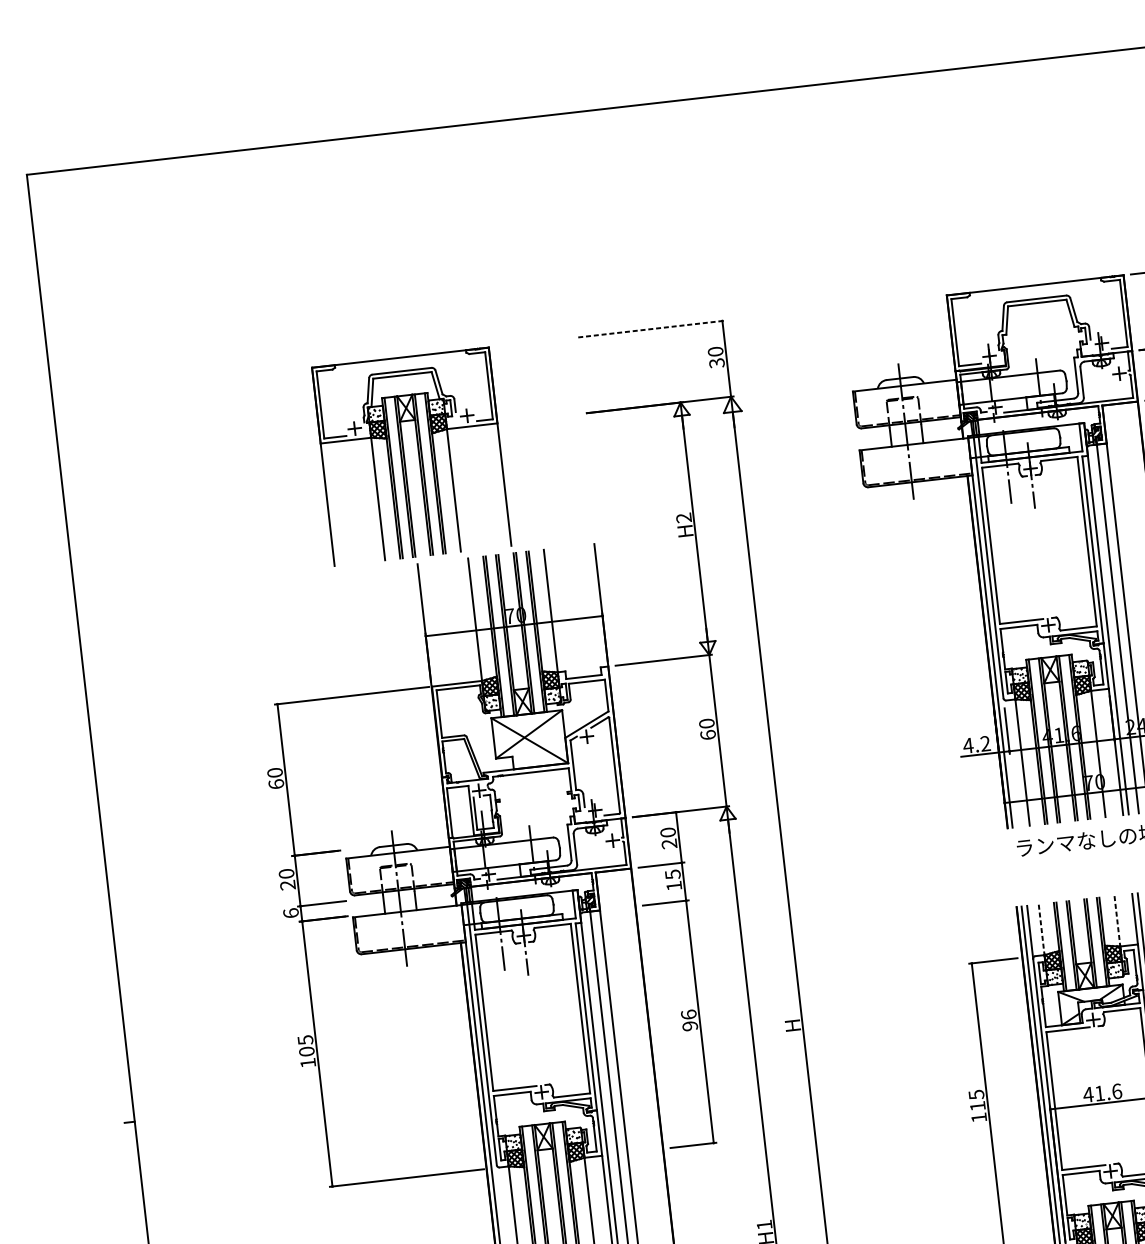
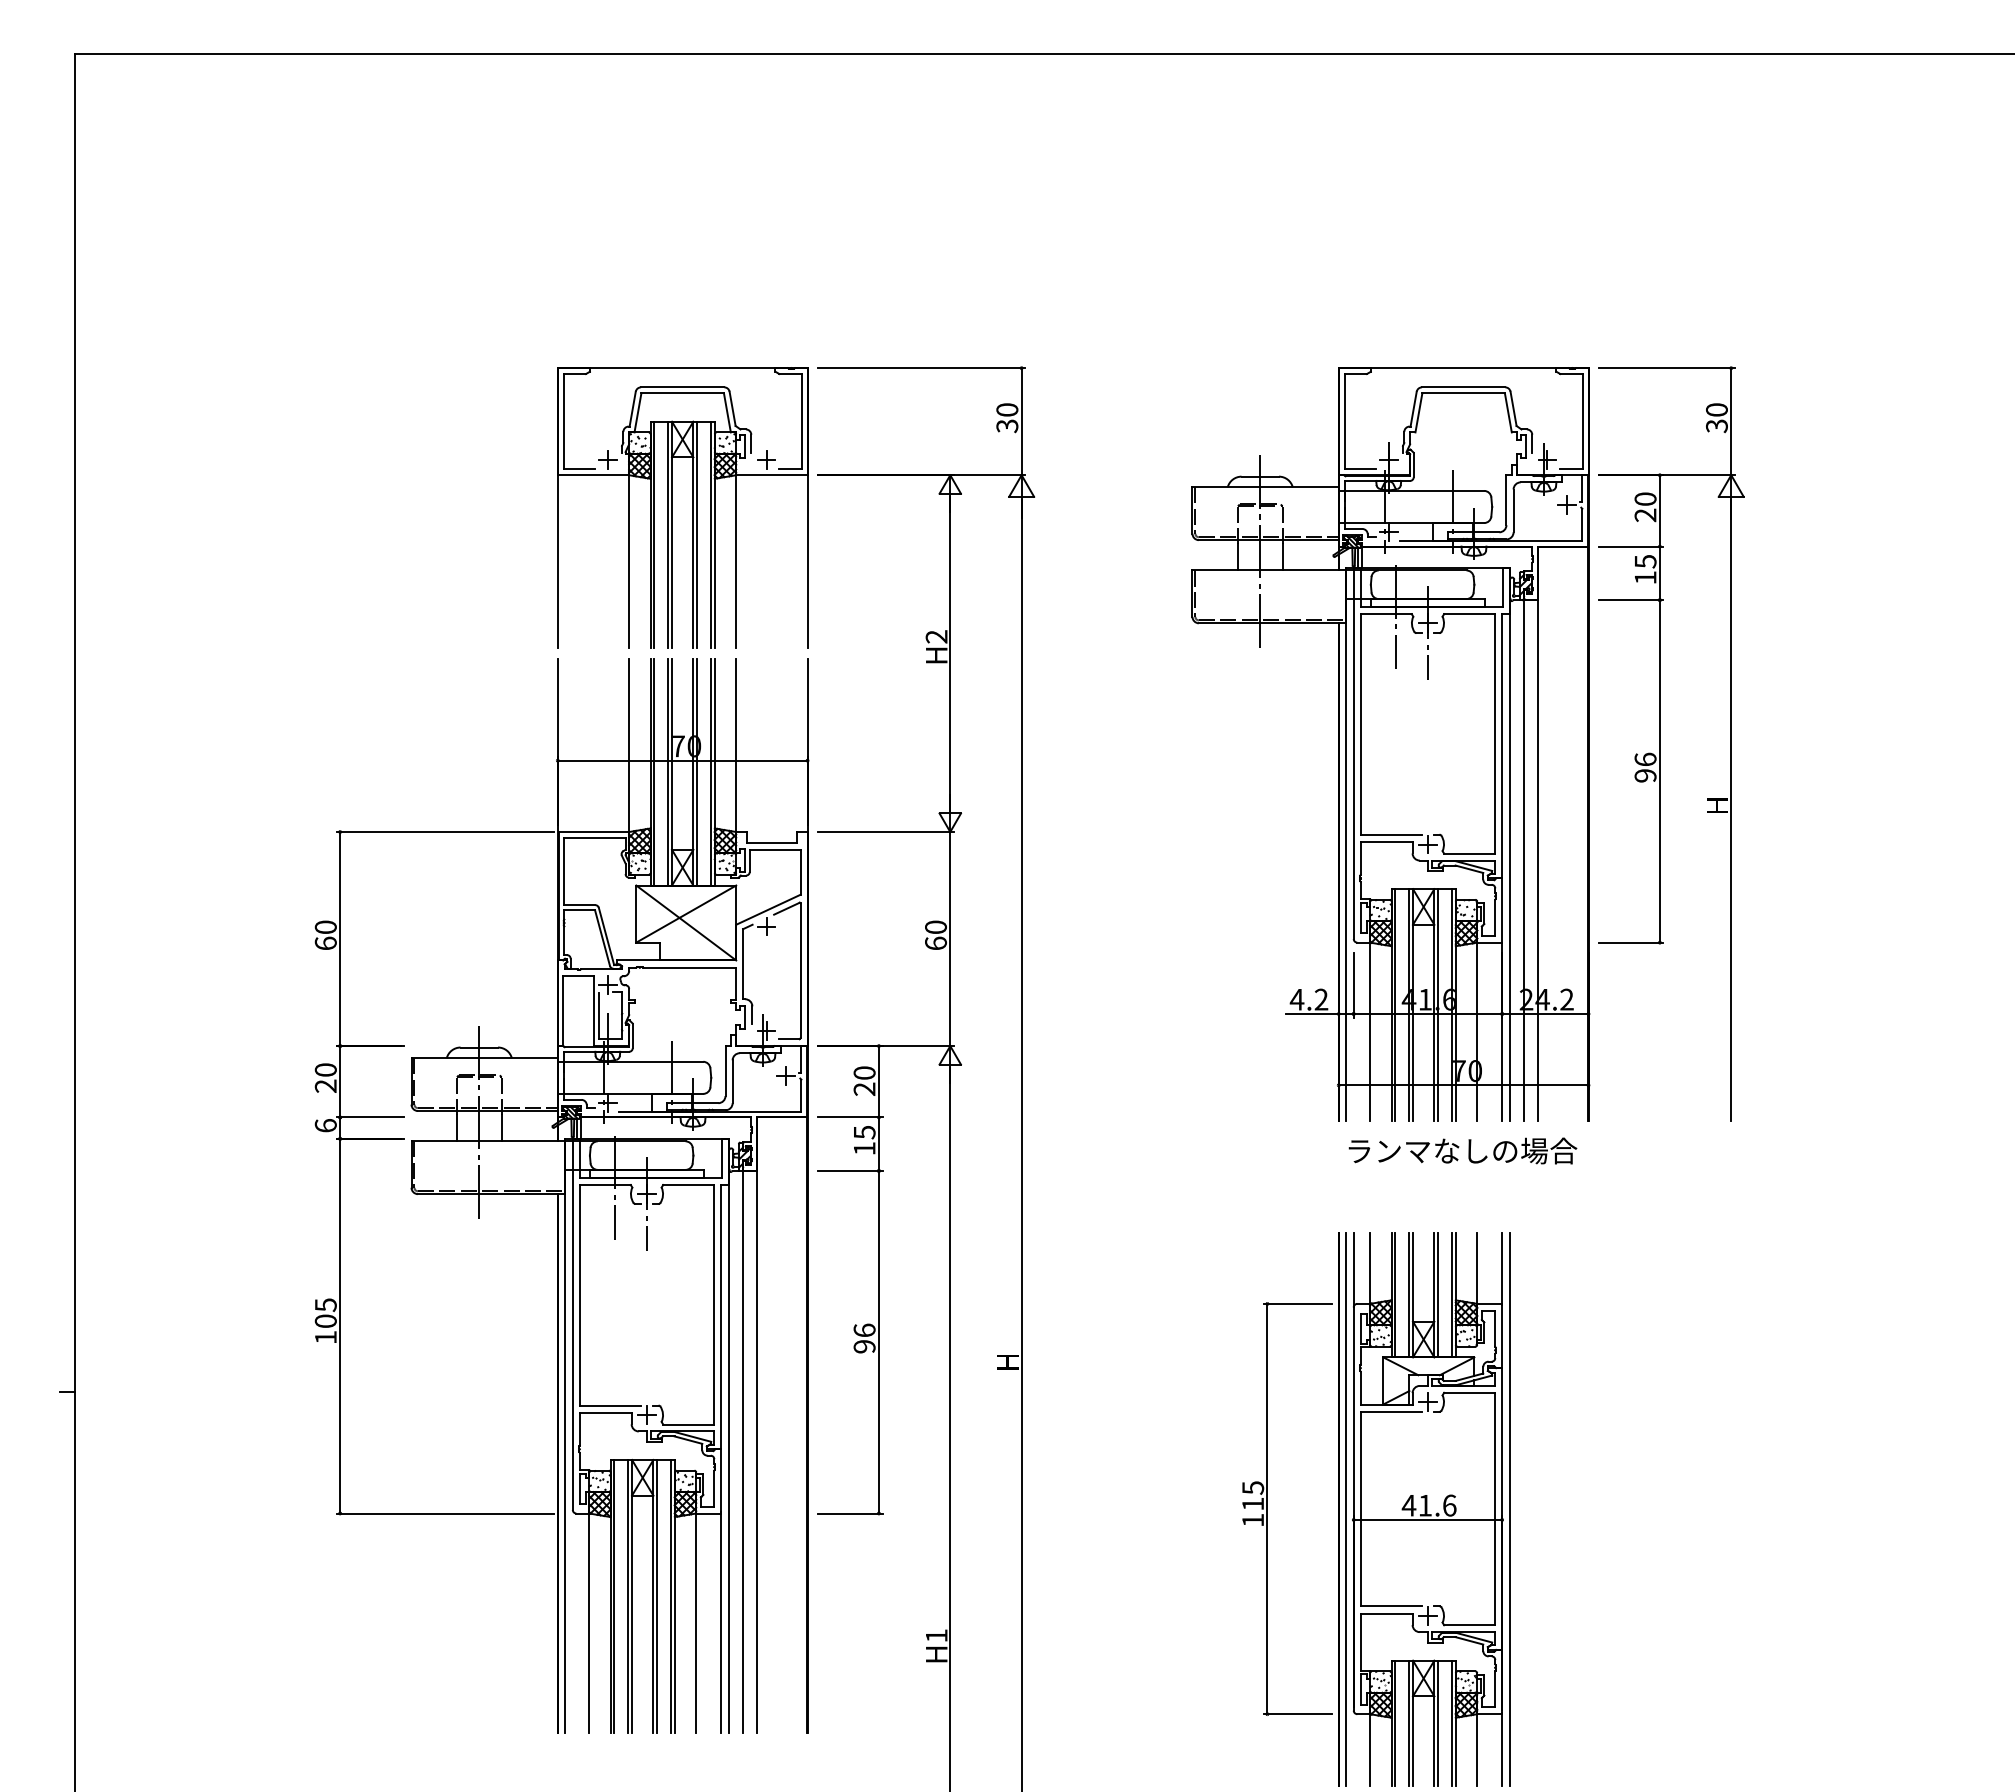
line: (651, 329) -> (921, 368), dashed -> solid
part: (404, 457) -> (672, 507), moved
line: (1117, 922) -> (1477, 1269), dashed -> solid
line: (1041, 930) -> (1370, 1269), dashed -> solid

